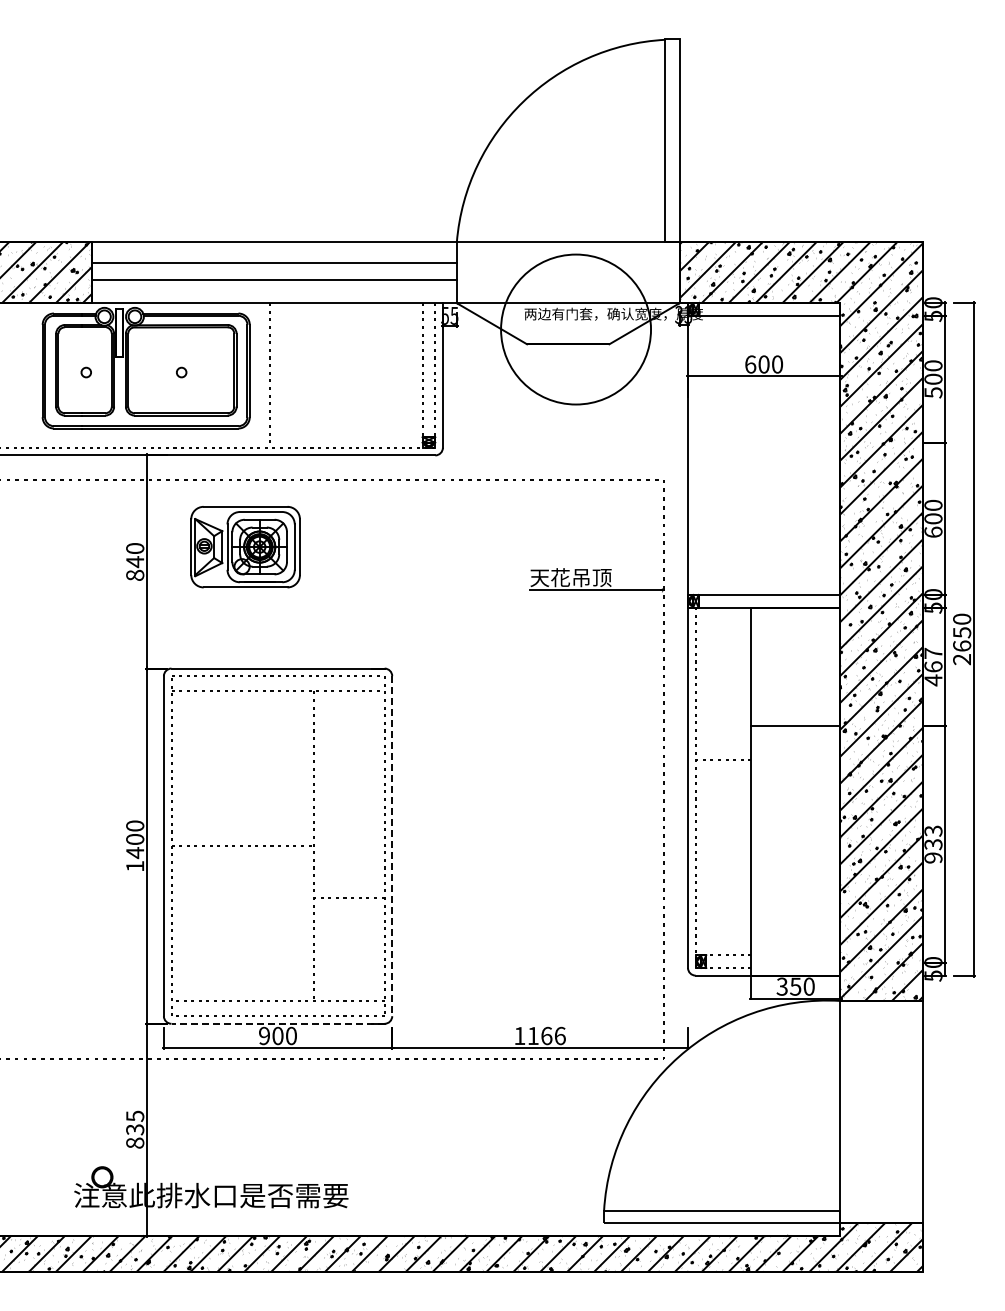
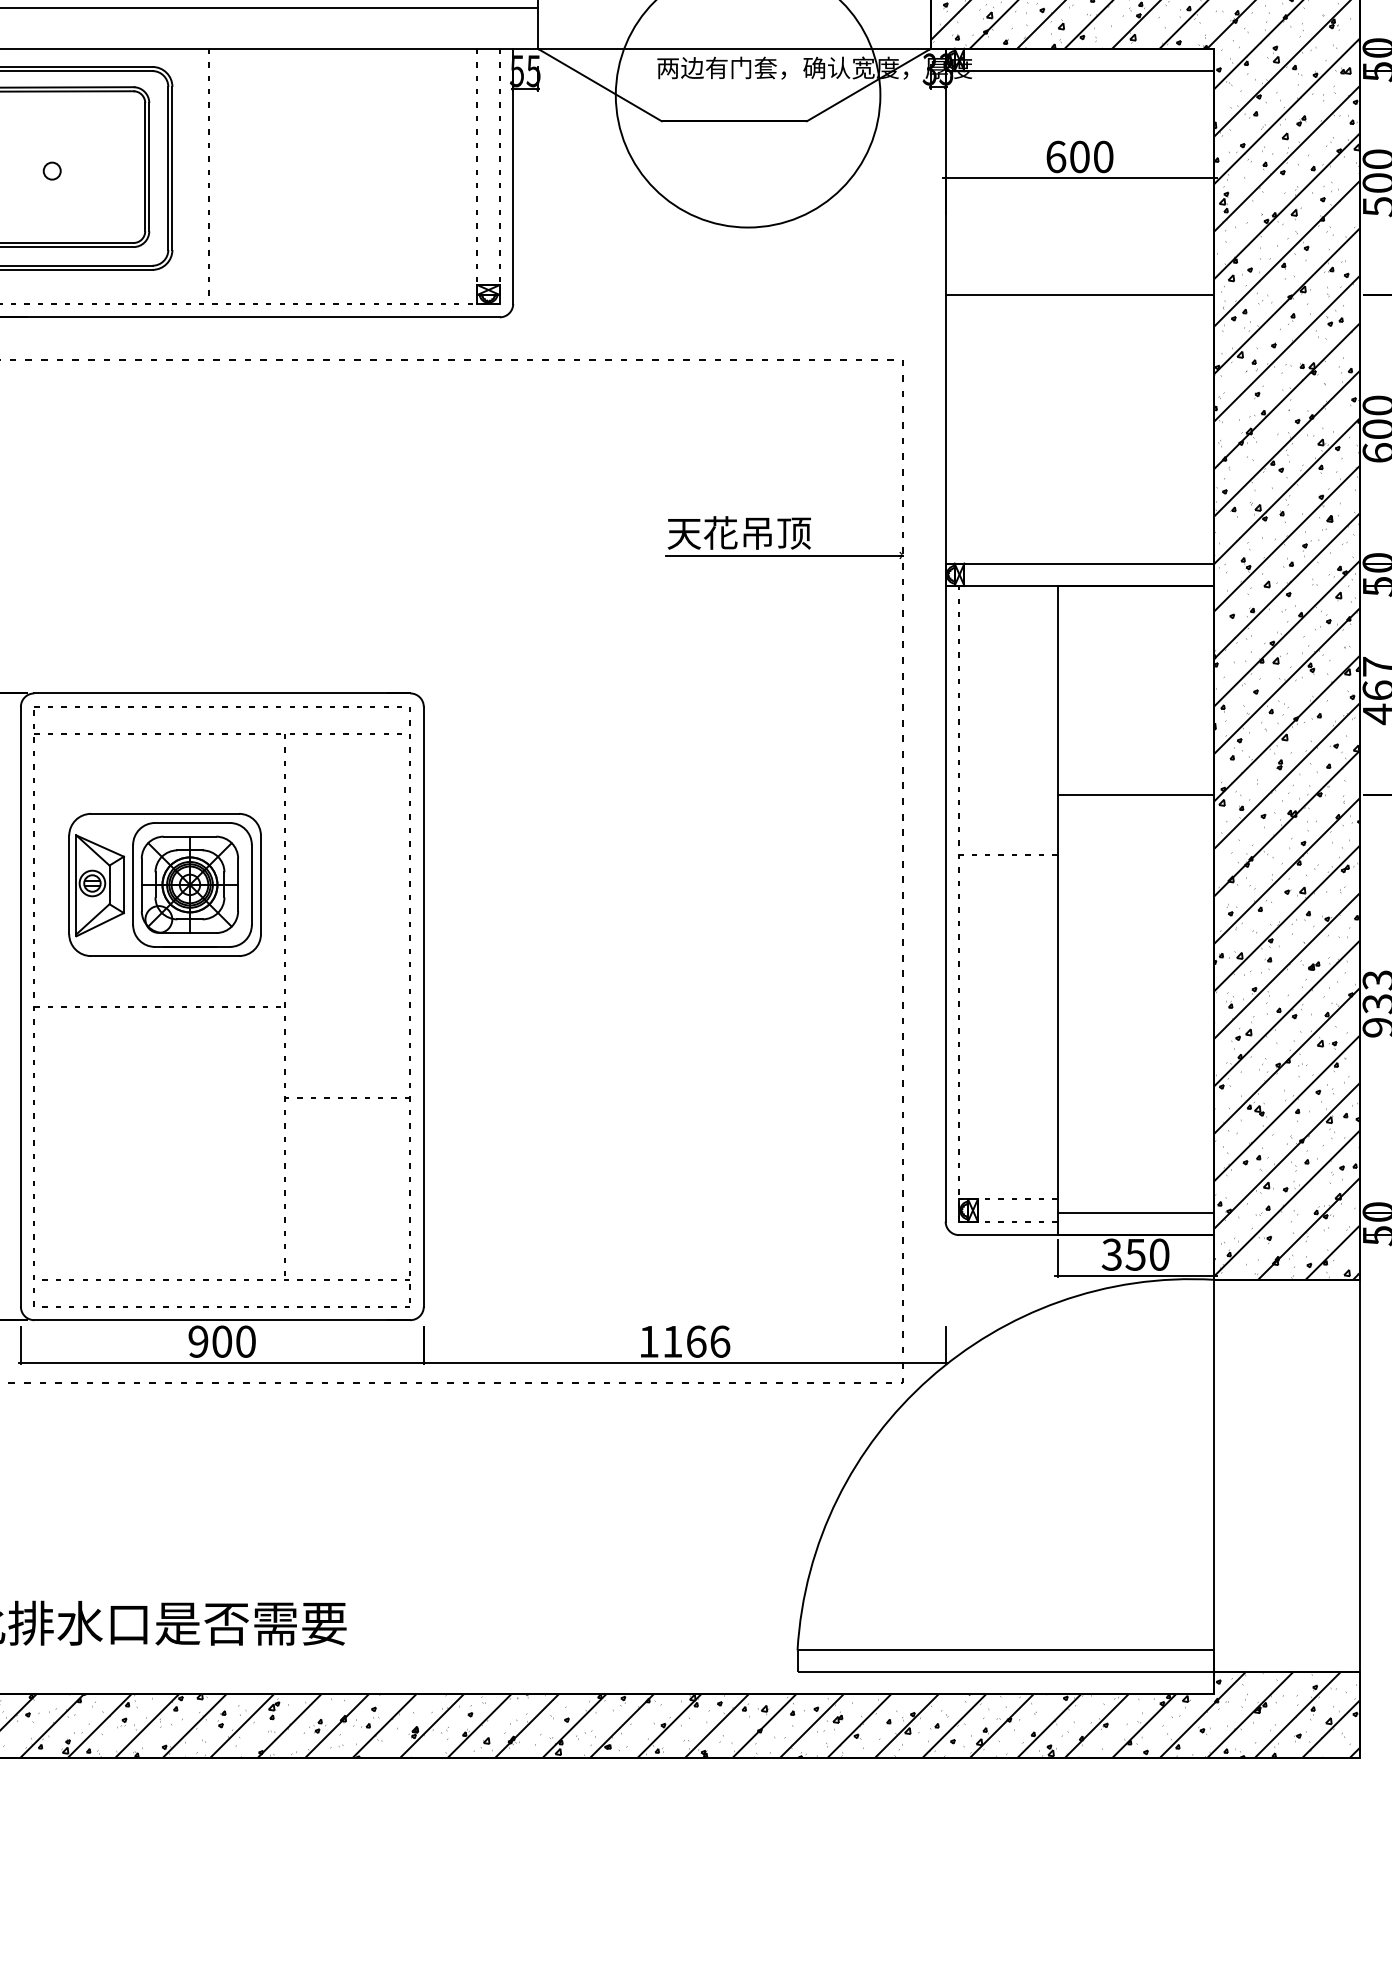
line: (764, 442) -> (1080, 294), added
part: (245, 547) -> (164, 885), moved
line: (392, 846) -> (424, 1007), dashed -> solid
line: (795, 962) -> (1135, 1212), added
line: (278, 1023) -> (223, 1319), dashed -> solid

